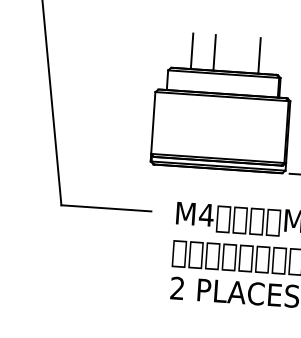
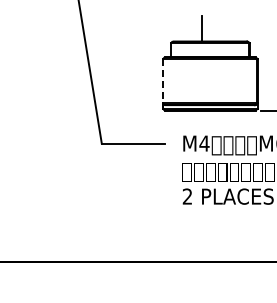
line: (192, 50) -> (186, 28), removed
line: (260, 55) -> (234, 28), removed
line: (153, 123) -> (162, 81), solid -> dashed

